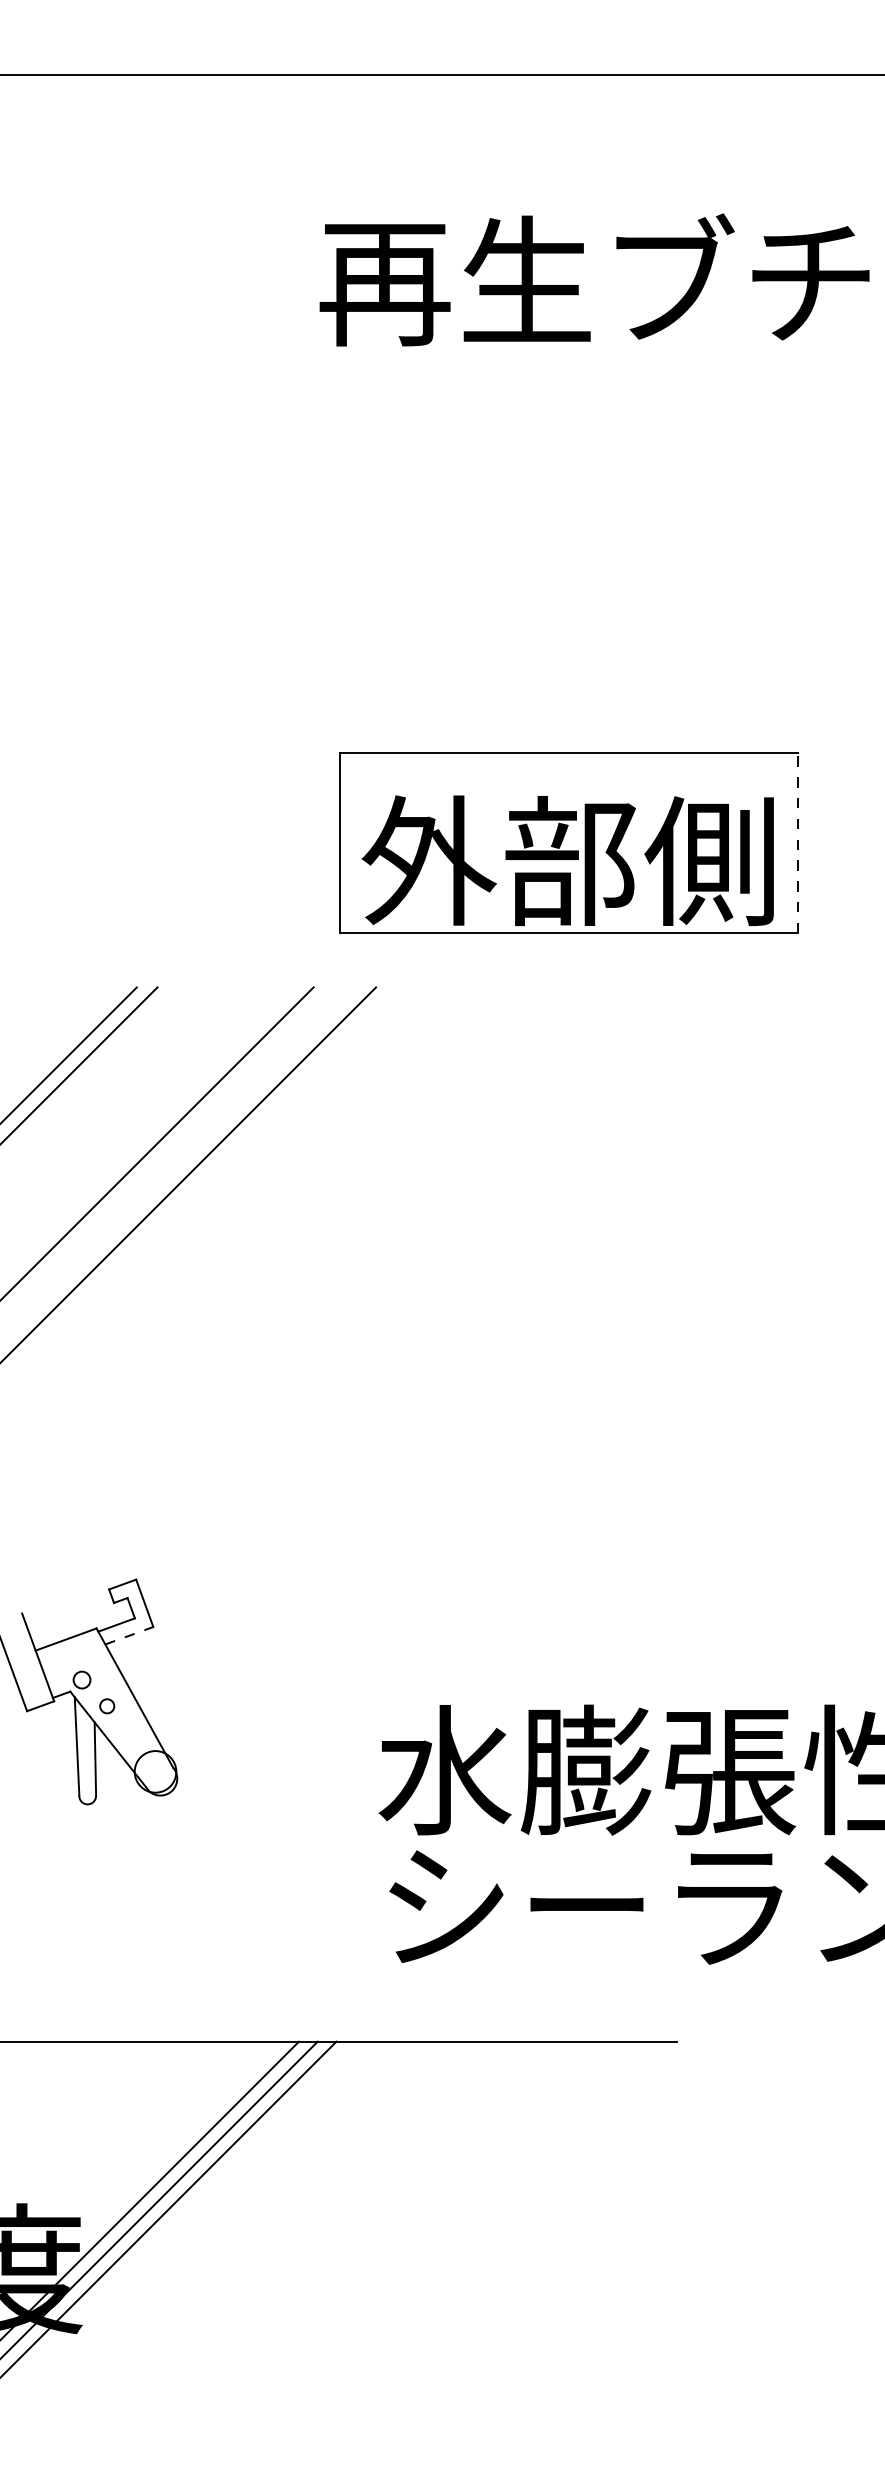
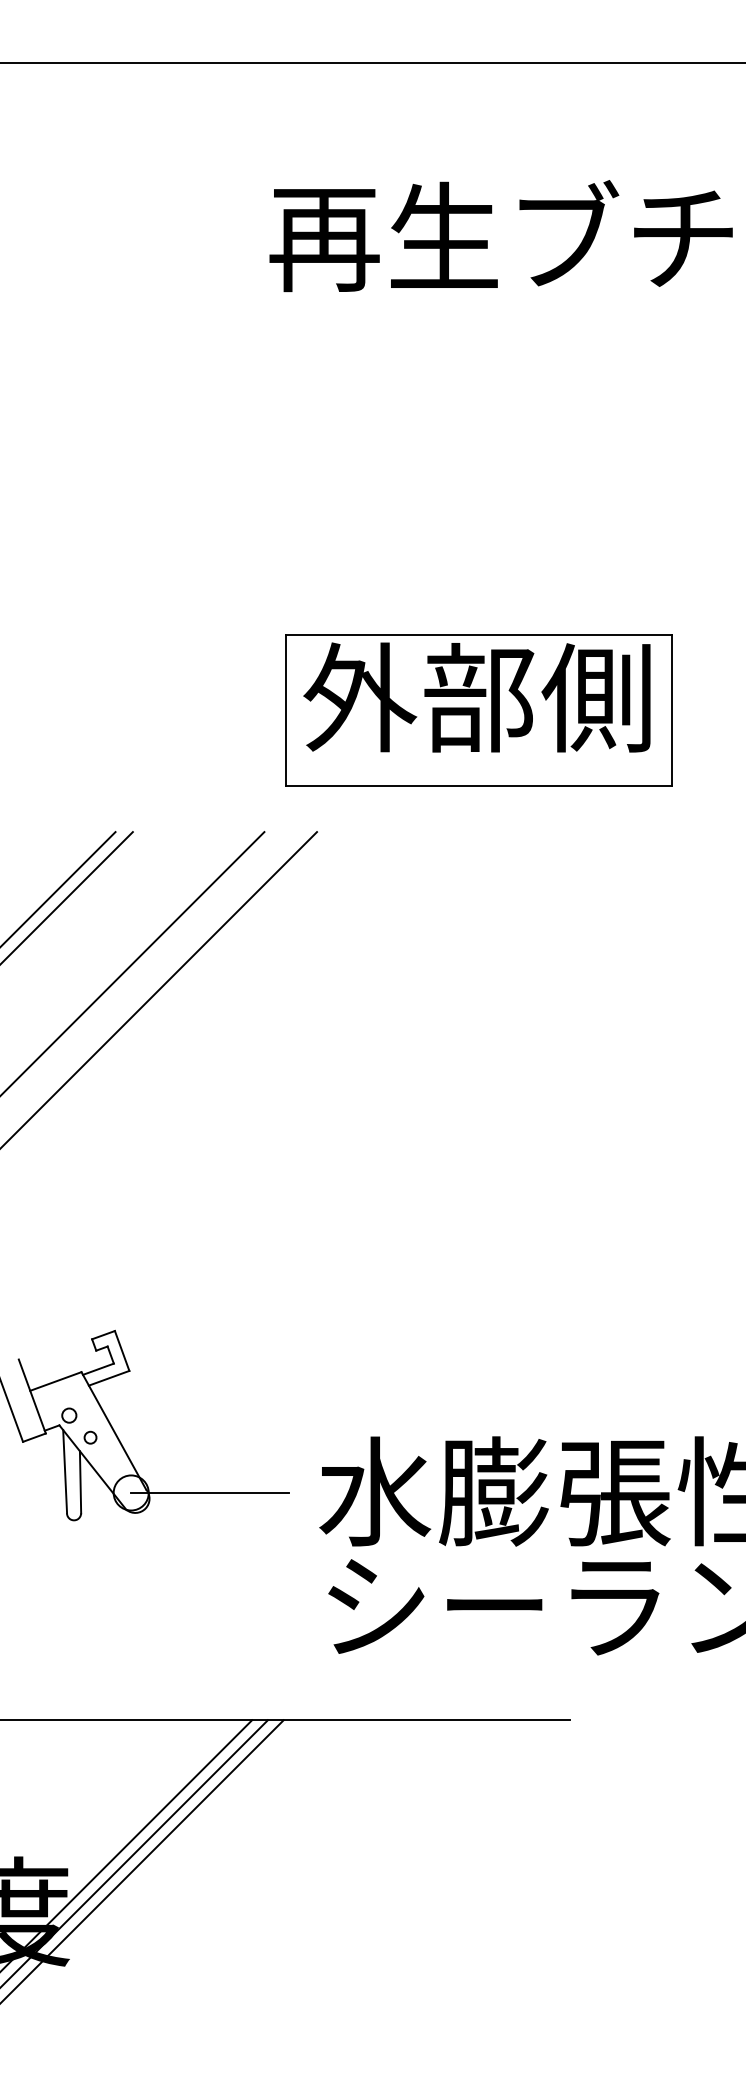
line: (797, 842) -> (672, 709), dashed -> solid
text: (567, 860) -> (476, 697), moved
line: (129, 1635) -> (109, 1378), dashed -> solid
line: (248, 1771) -> (209, 1492), added

